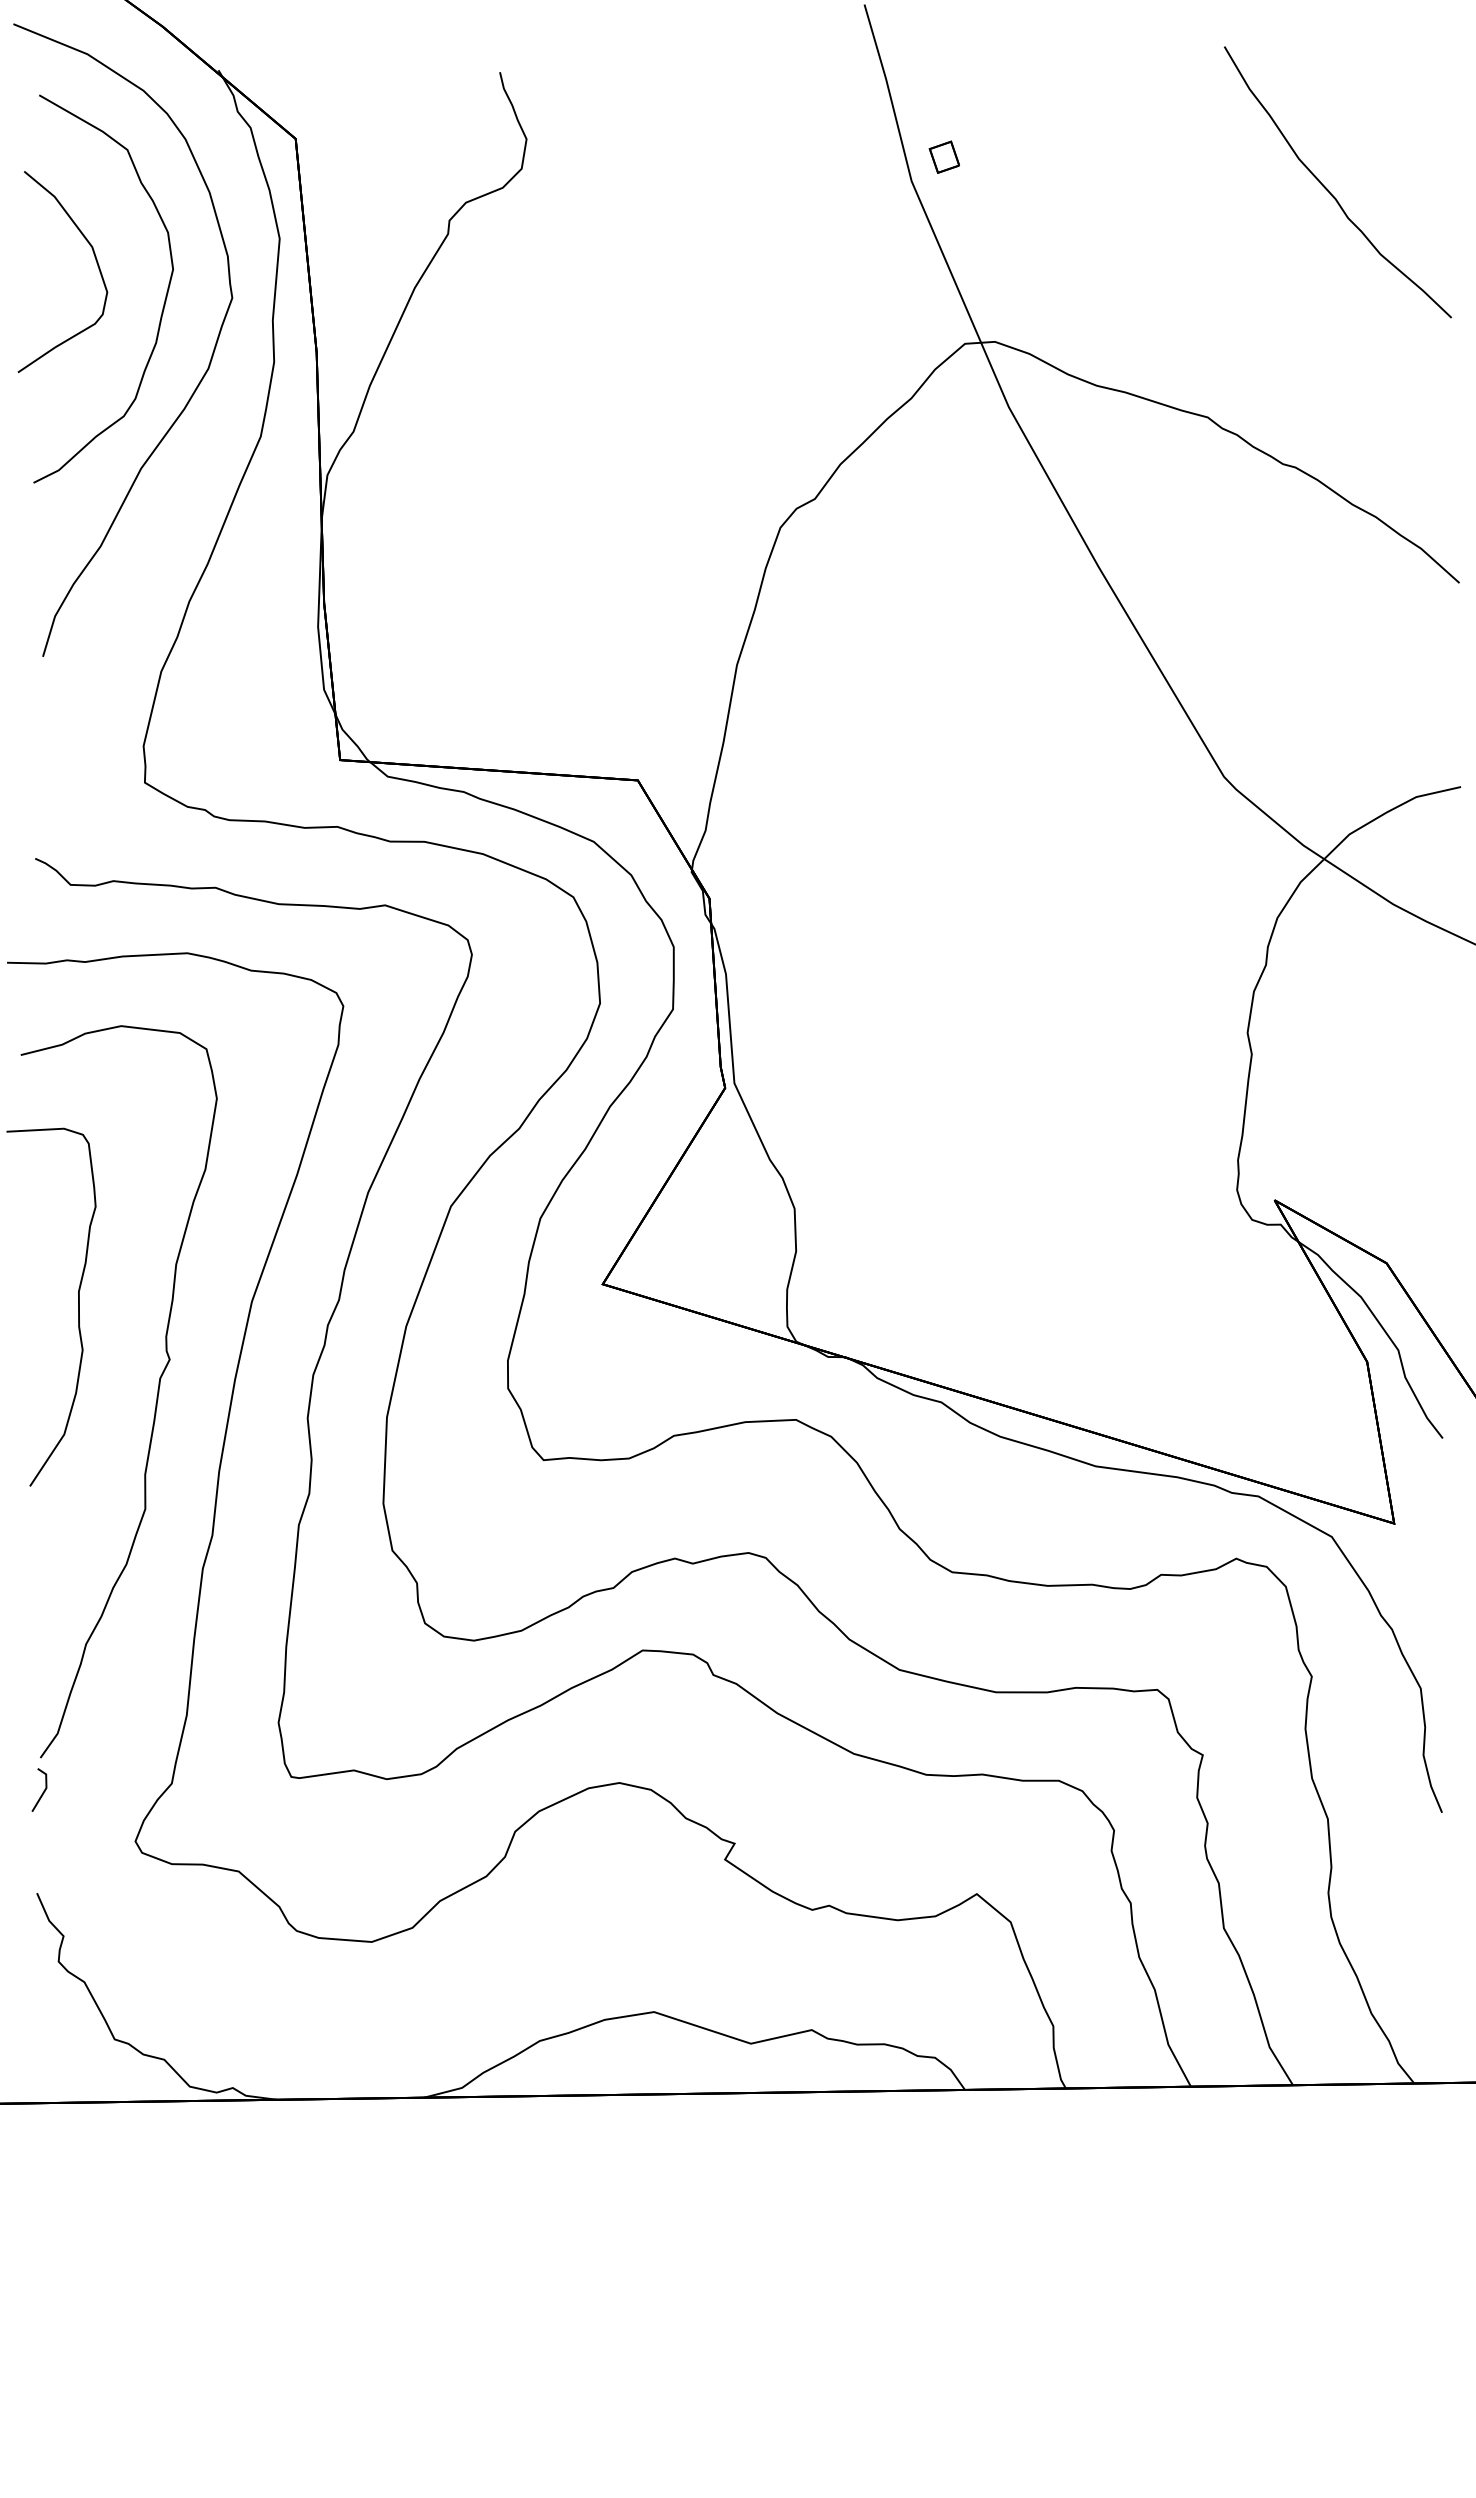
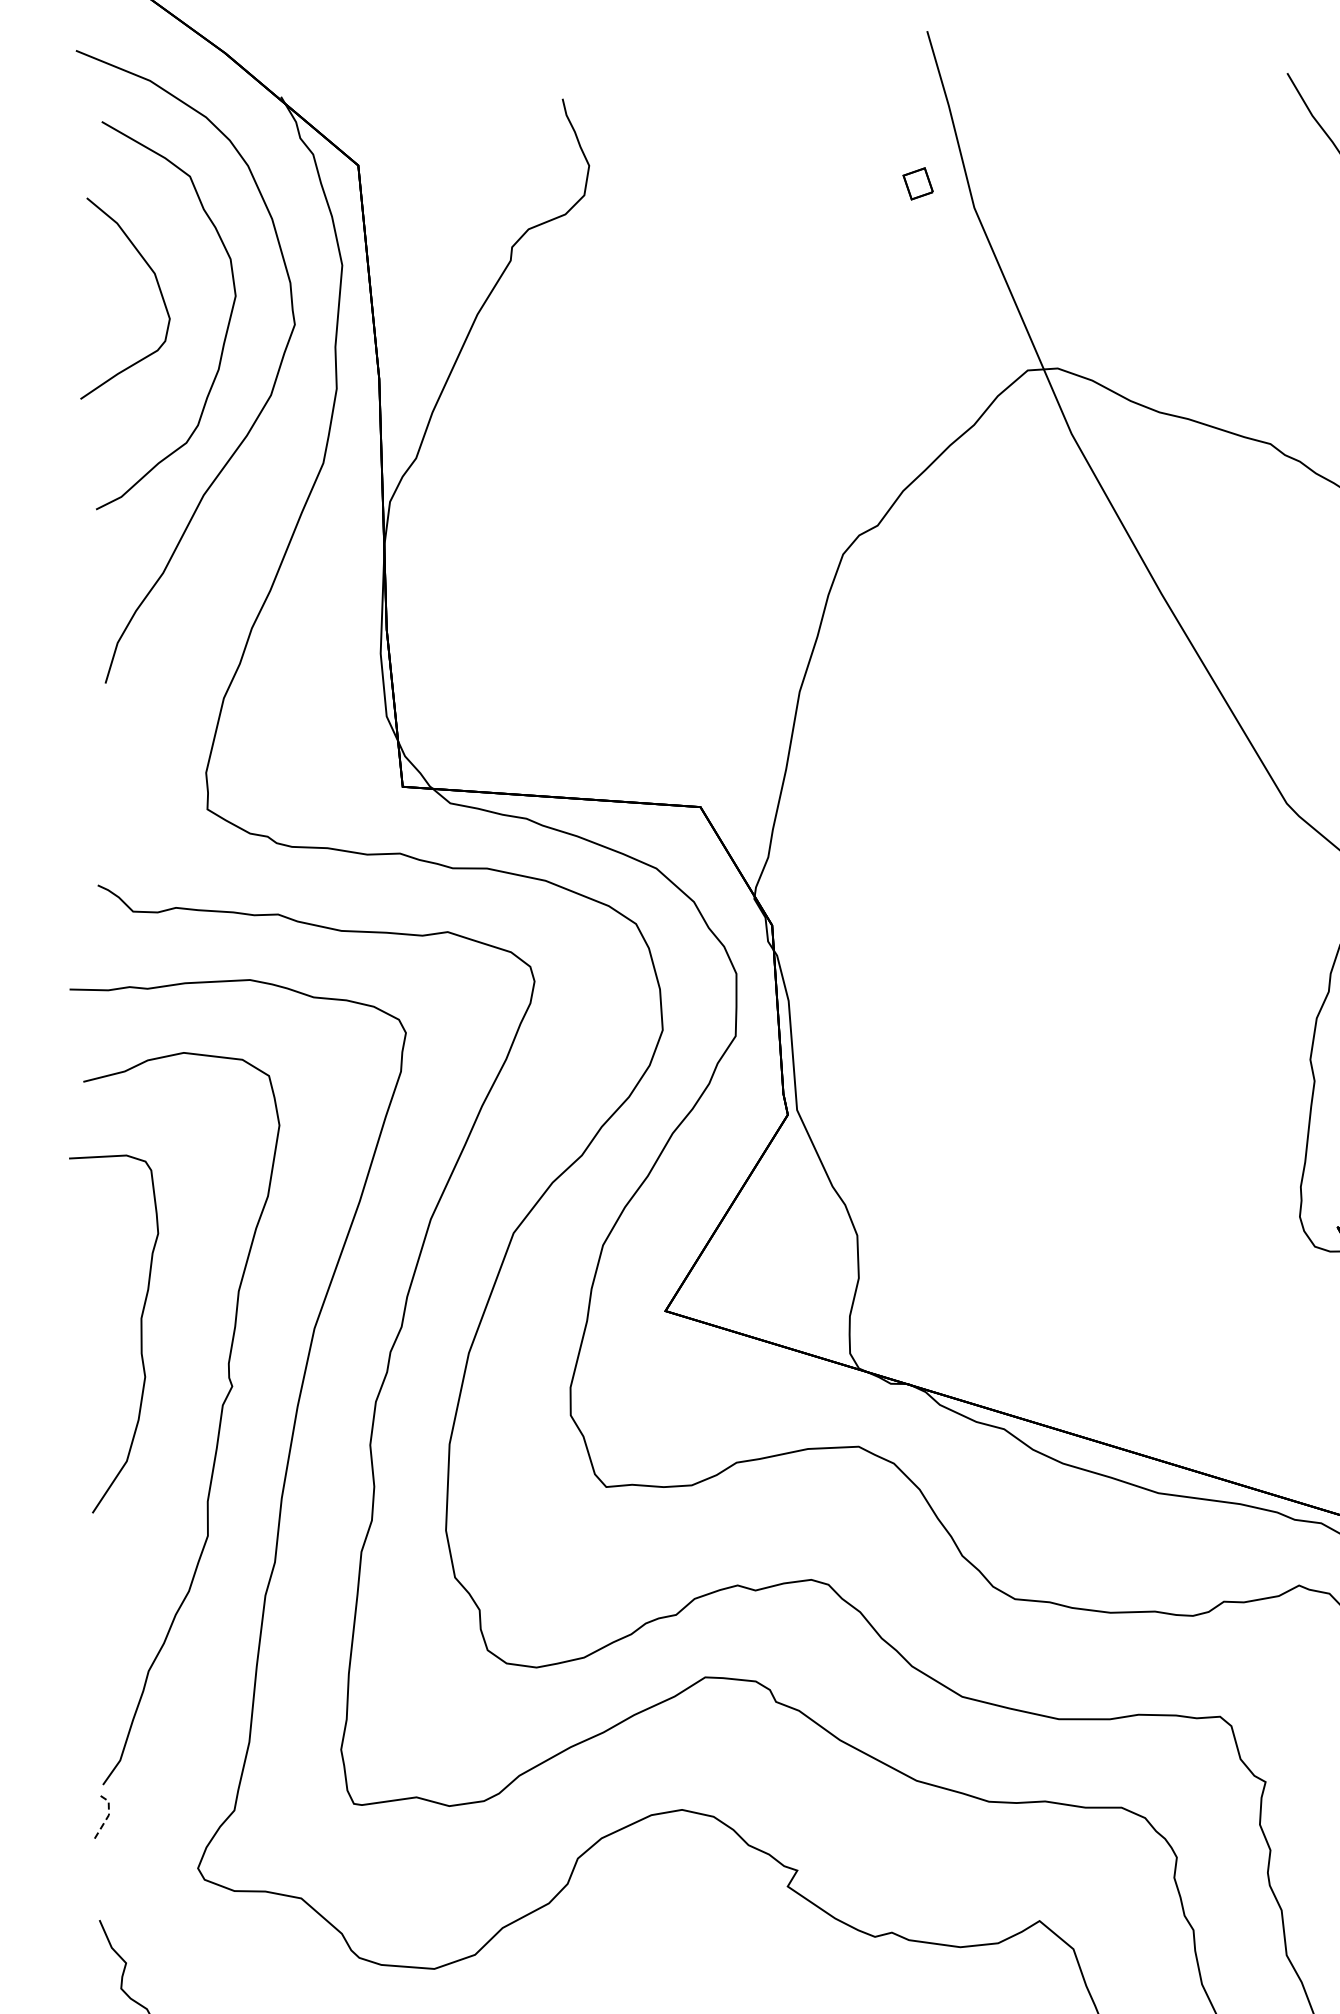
part: (943, 156) -> (917, 183), moved
line: (46, 1788) -> (109, 1815), solid -> dashed

